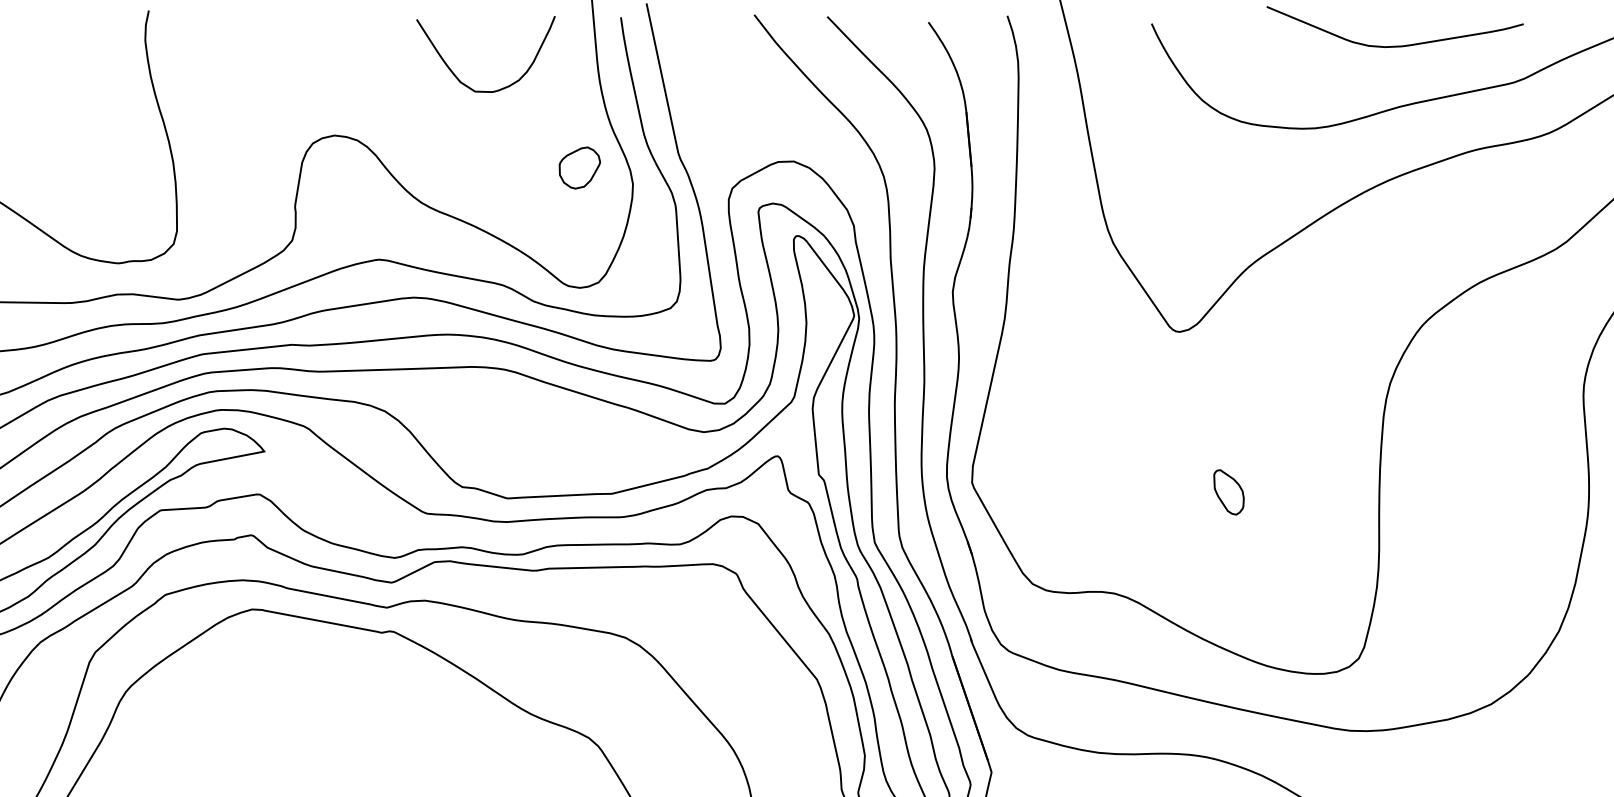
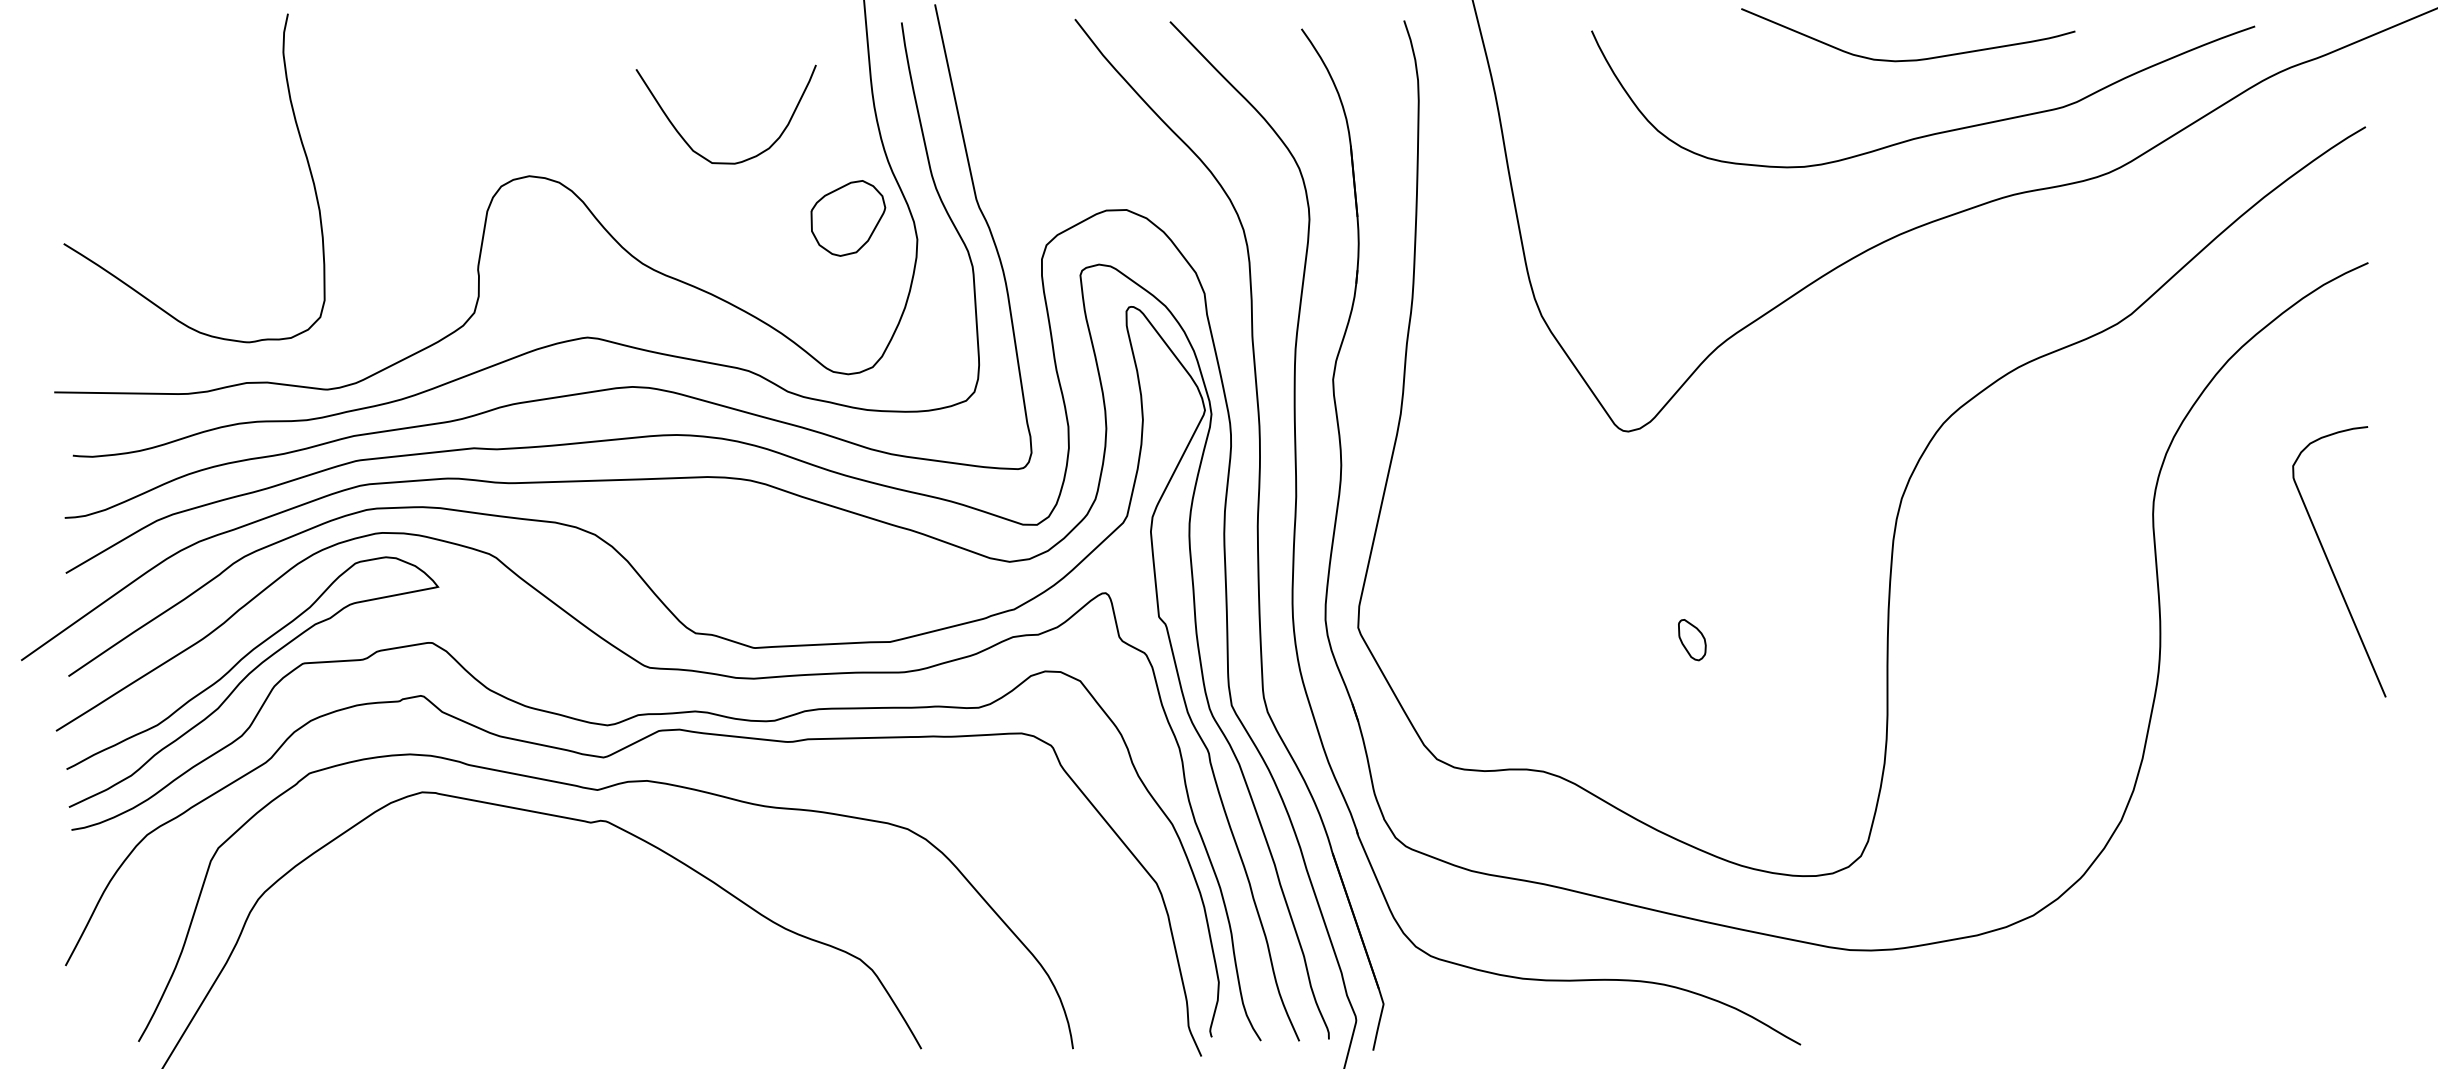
curve: (457, 77) -> (689, 144), moved
part: (580, 168) -> (848, 218), size x1.4
part: (1229, 491) -> (1692, 639), size x0.7

